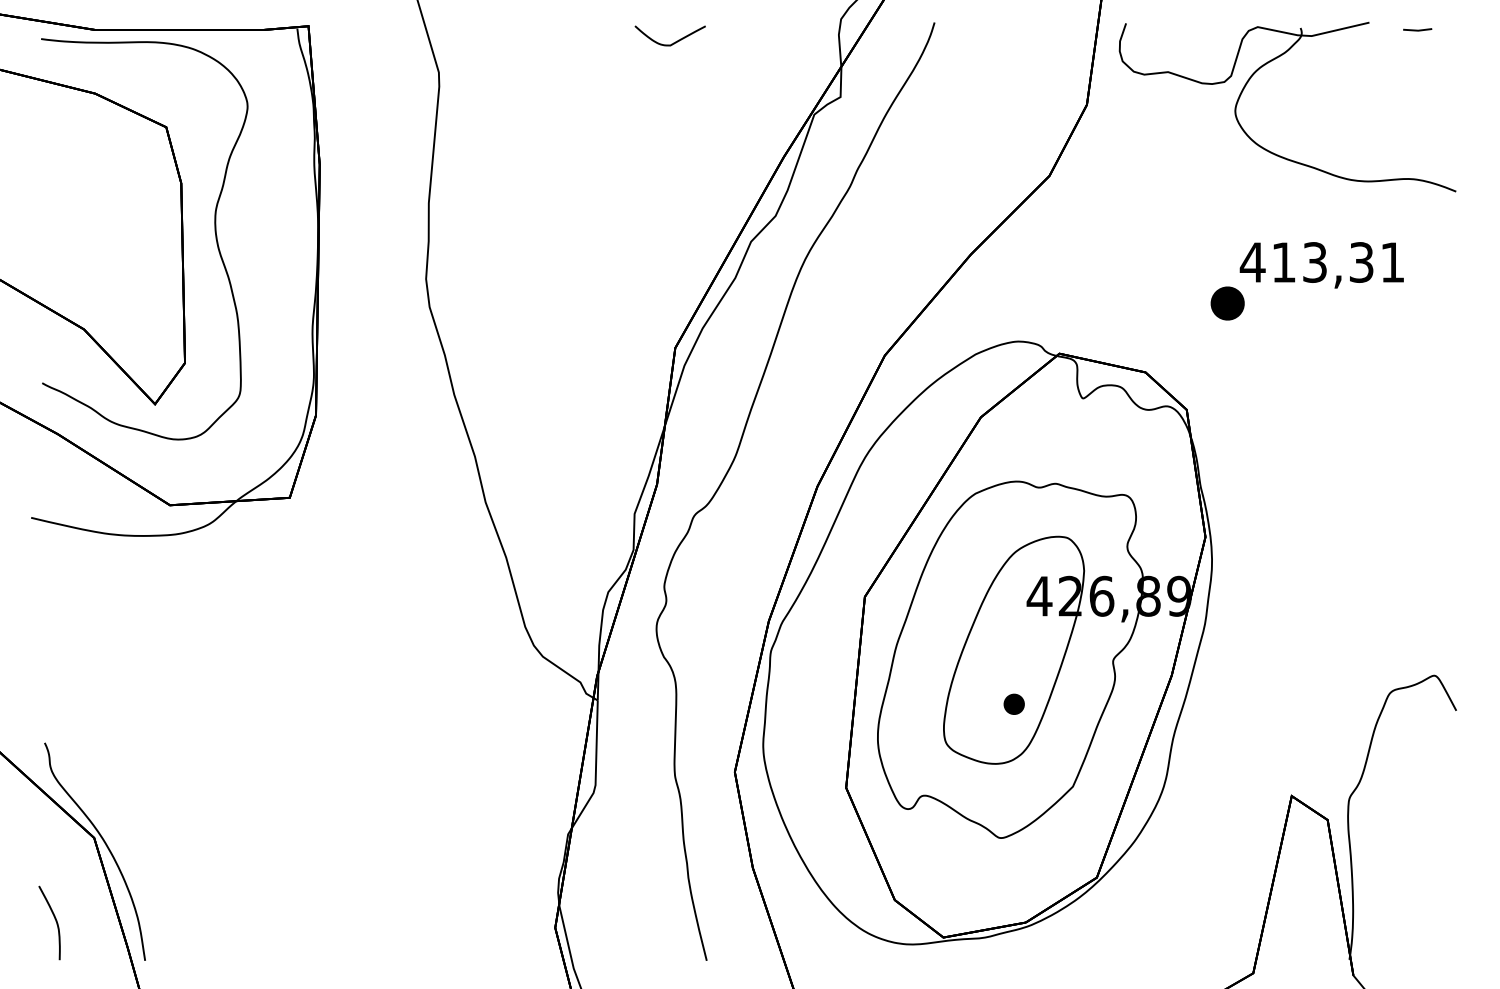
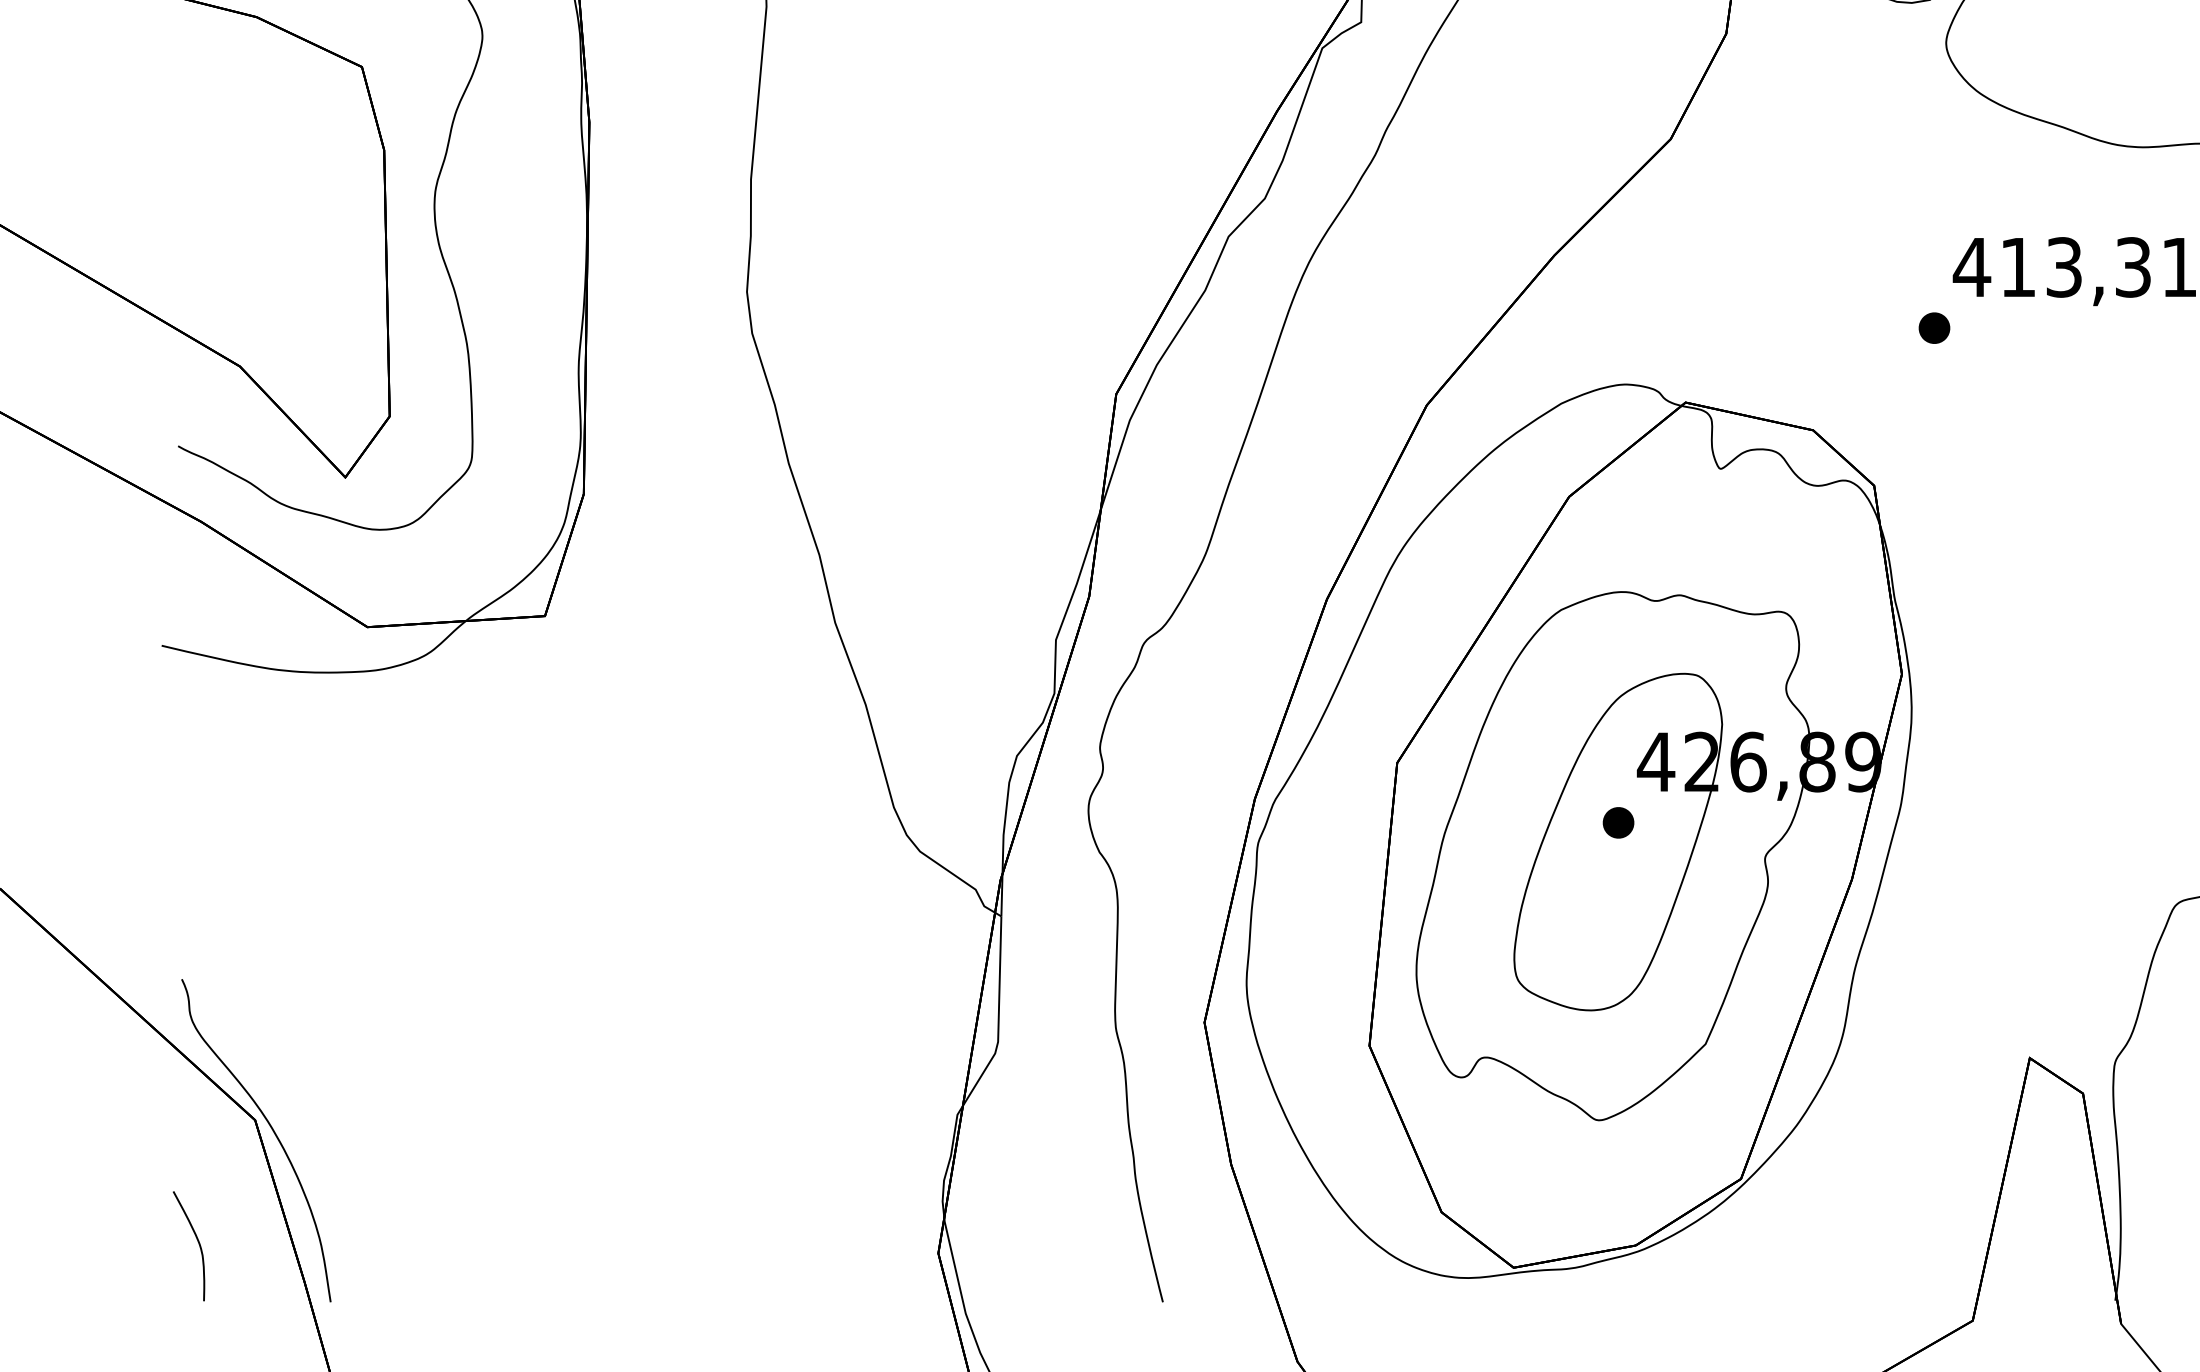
part: (1226, 303) -> (1933, 328), size x0.62
part: (1013, 703) -> (1617, 821), moved

